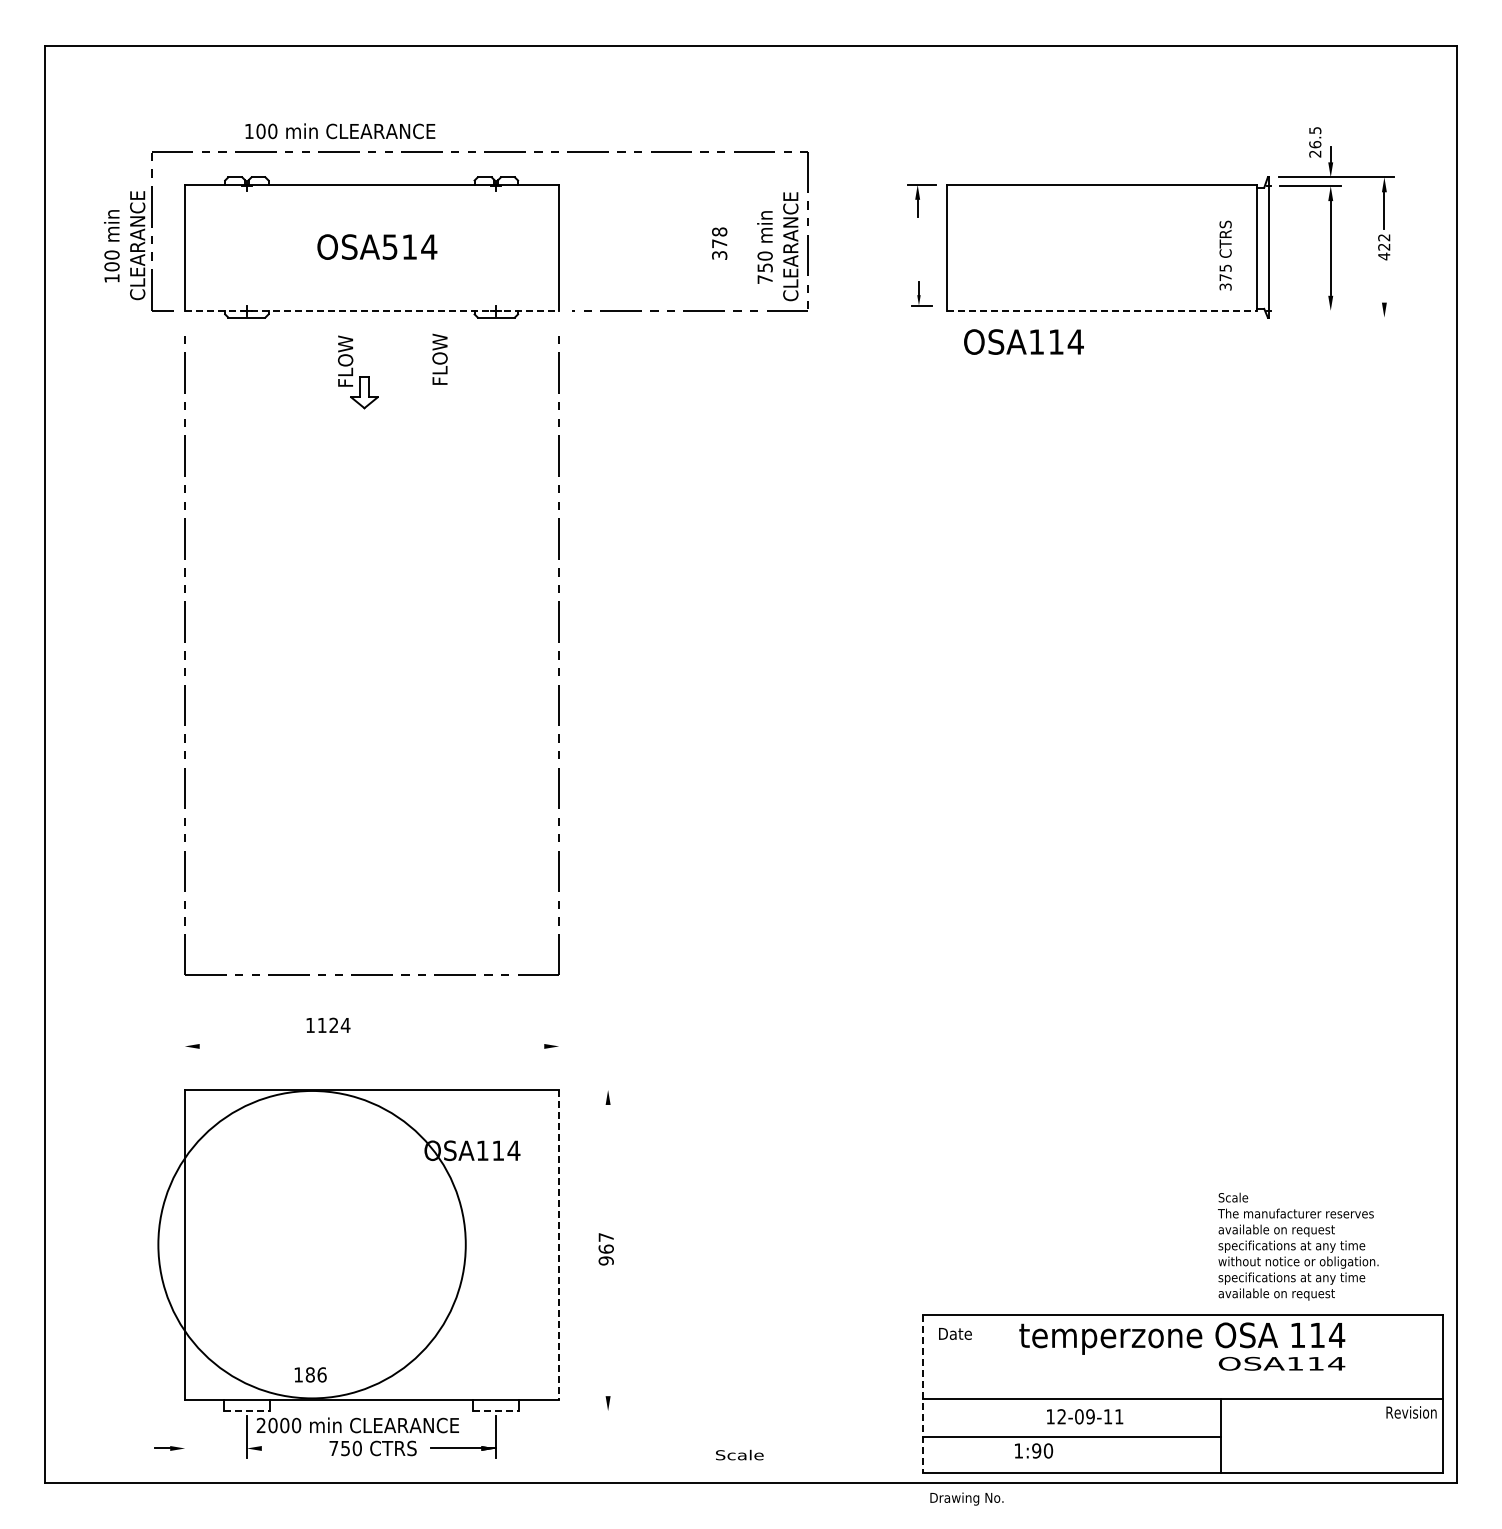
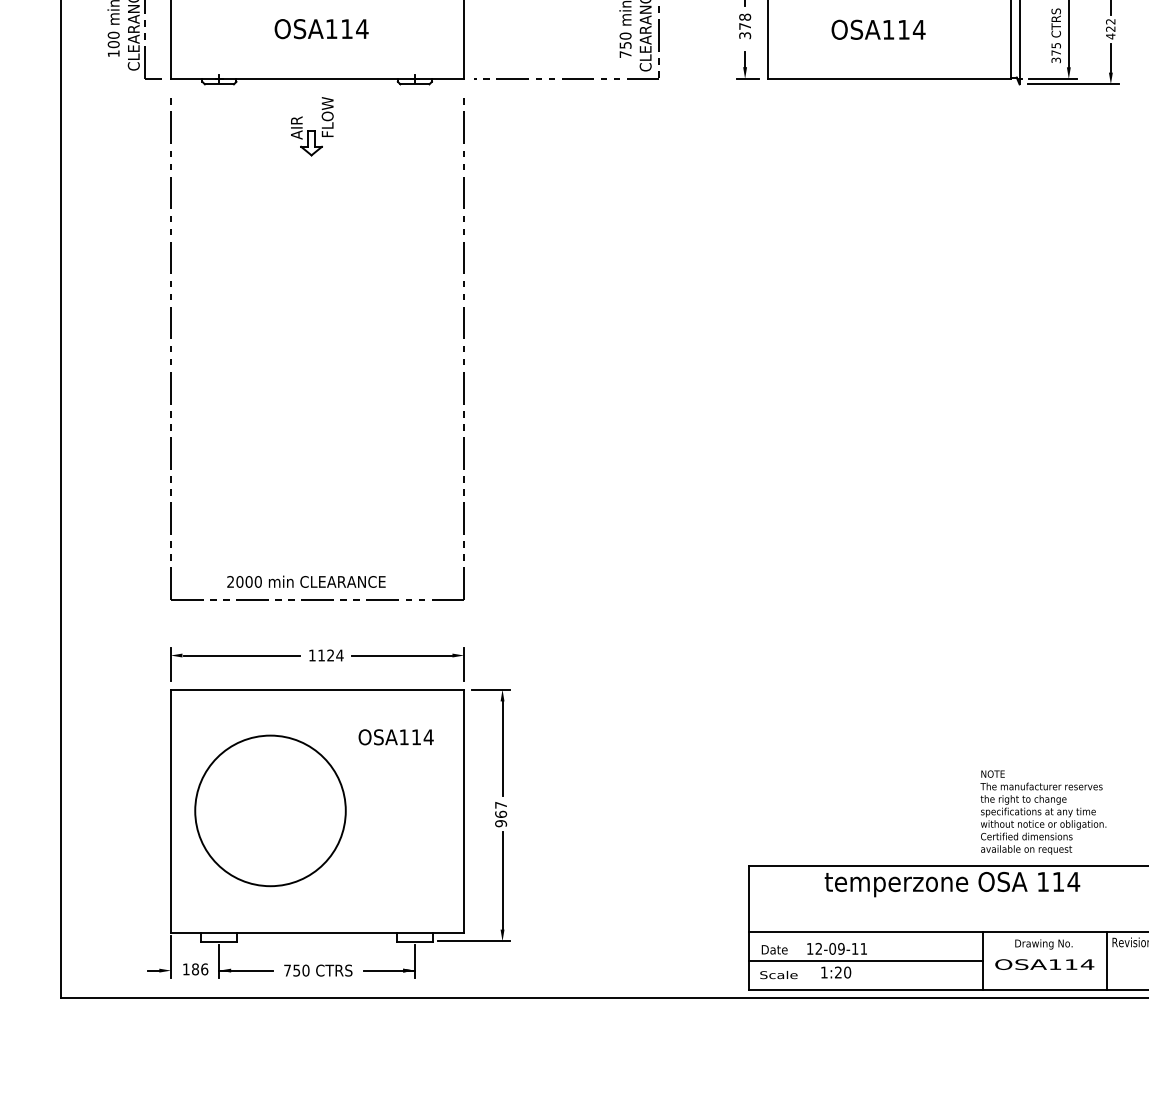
text: (719, 243) -> (744, 26), moved
text: (389, 246) -> (331, 28), OSA514 -> OSA114
text: (1225, 255) -> (1056, 35), moved
line: (1384, 283) -> (1110, 57), added
part: (921, 293) -> (748, 65), size x1.43
line: (371, 310) -> (317, 78), dashed -> solid
line: (1102, 310) -> (889, 78), dashed -> solid
line: (1309, 310) -> (1052, 78), added
line: (1336, 317) -> (1073, 84), added
text: (1023, 341) -> (878, 29), moved
text: (439, 358) -> (327, 116), moved
text: (345, 361) -> (296, 118), FLOW -> AIR
text: (328, 1024) -> (326, 654), moved
line: (275, 1046) -> (241, 655), added
line: (480, 1046) -> (402, 655), added
line: (184, 1057) -> (170, 664), added
line: (559, 1057) -> (464, 664), added
line: (593, 1090) -> (491, 690), added
line: (608, 1164) -> (502, 748), added
text: (1233, 1197) -> (992, 773), Scale -> NOTE
text: (1276, 1230) -> (1026, 799), available on request -> the right to change
circle: (312, 1244) -> (270, 810), size x0.62
line: (558, 1245) -> (463, 811), dashed -> solid
text: (1291, 1278) -> (1038, 837), specifications at any time -> Certified dimensions
text: (955, 1333) -> (774, 949), moved
line: (608, 1334) -> (502, 881), added
text: (1281, 1363) -> (1044, 964), moved
text: (310, 1374) -> (195, 969), moved
line: (923, 1393) -> (749, 927), dashed -> solid
line: (246, 1411) -> (219, 941), dashed -> solid
line: (496, 1411) -> (415, 941), dashed -> solid
line: (571, 1411) -> (473, 941), added
text: (1085, 1416) -> (837, 948), moved
text: (357, 1425) -> (306, 581), moved
line: (185, 1431) -> (171, 957), added
line: (1379, 1435) -> (1107, 960), added
line: (280, 1448) -> (245, 970), added
text: (1036, 1450) -> (838, 972), 1:90 -> 1:20
text: (739, 1454) -> (778, 974), moved
text: (966, 1498) -> (1043, 943), moved

